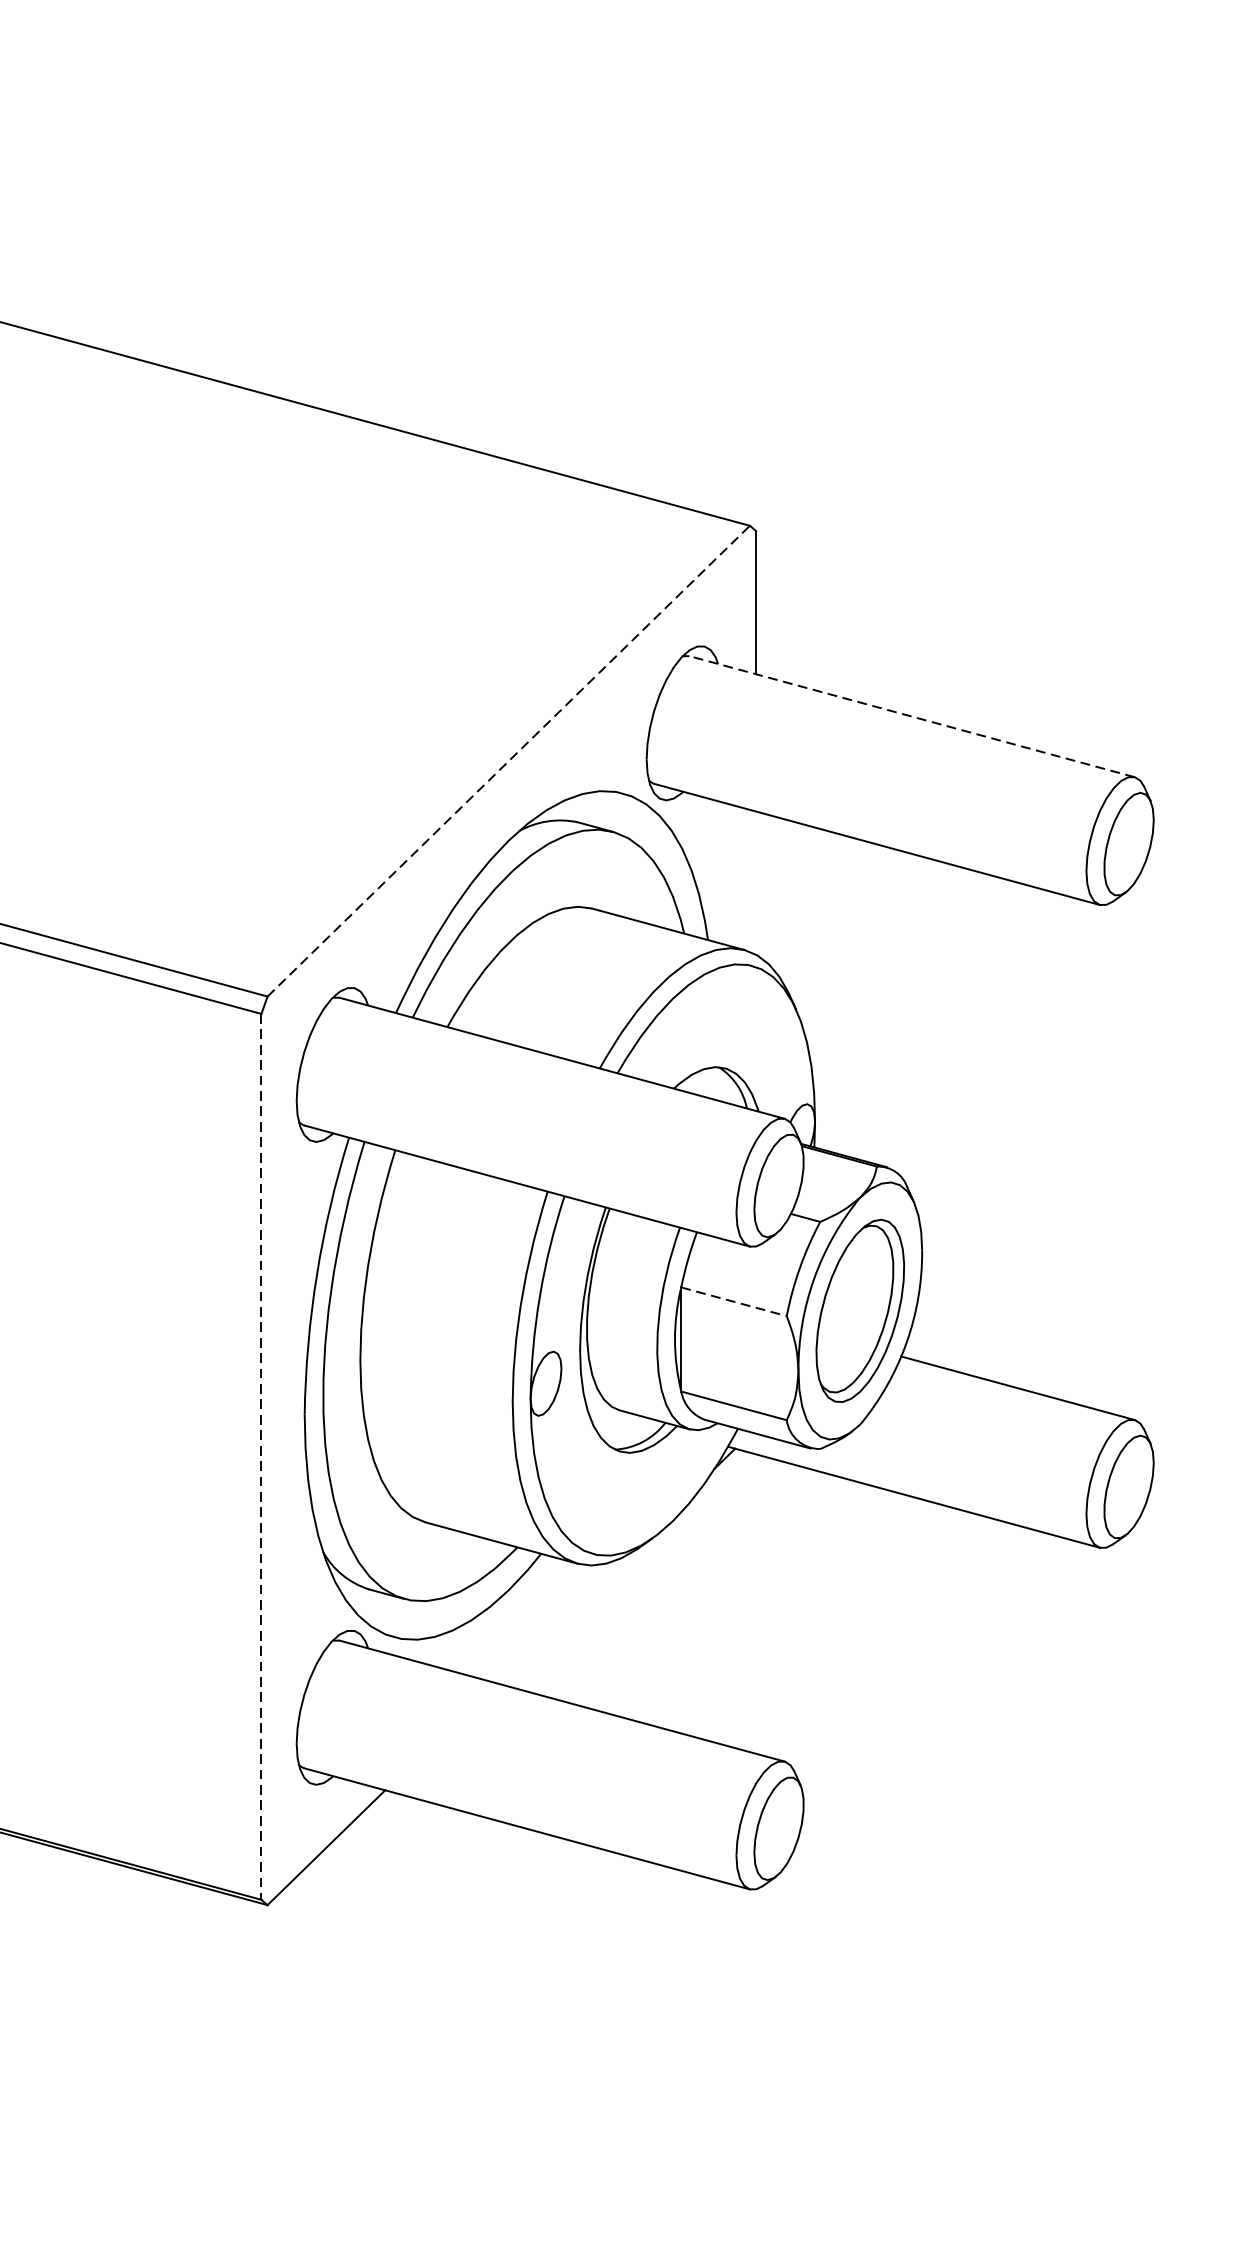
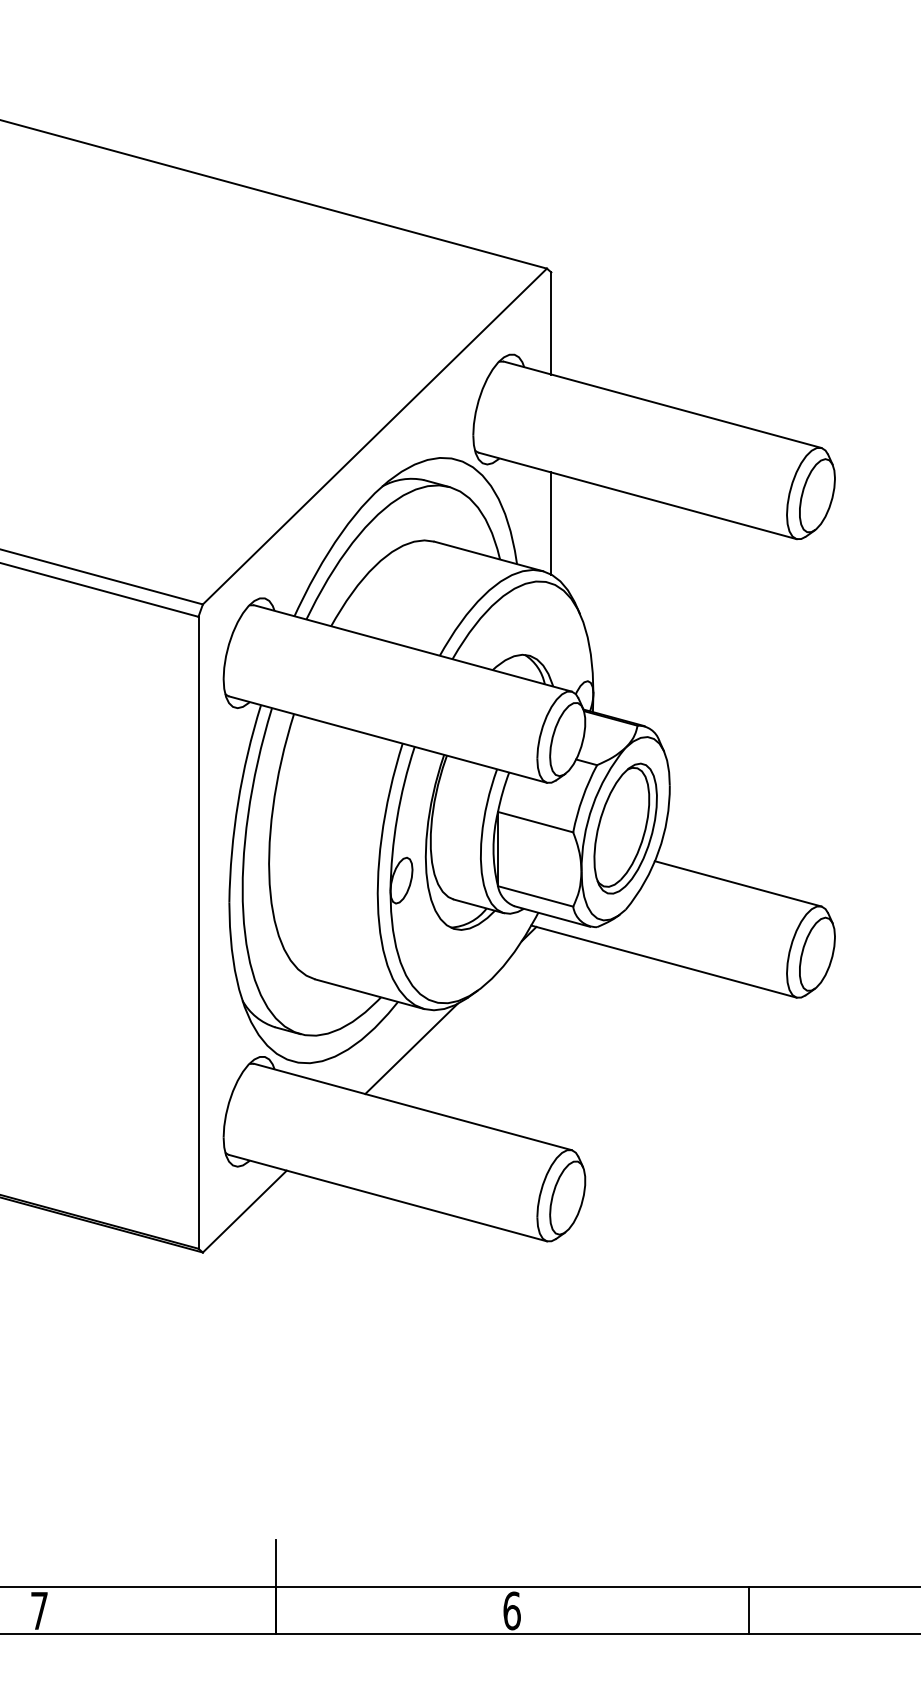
line: (911, 716) -> (662, 404), dashed -> solid
line: (509, 761) -> (375, 436), dashed -> solid
line: (756, 883) -> (551, 523), added
line: (733, 1302) -> (535, 822), dashed -> solid
line: (261, 1456) -> (198, 932), dashed -> solid
line: (560, 1619) -> (411, 1048), added

